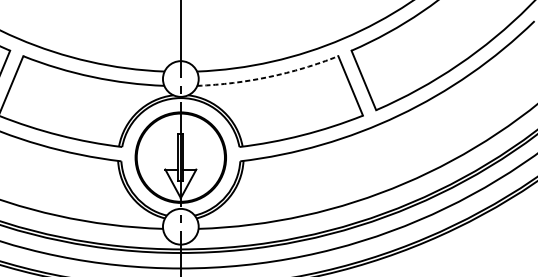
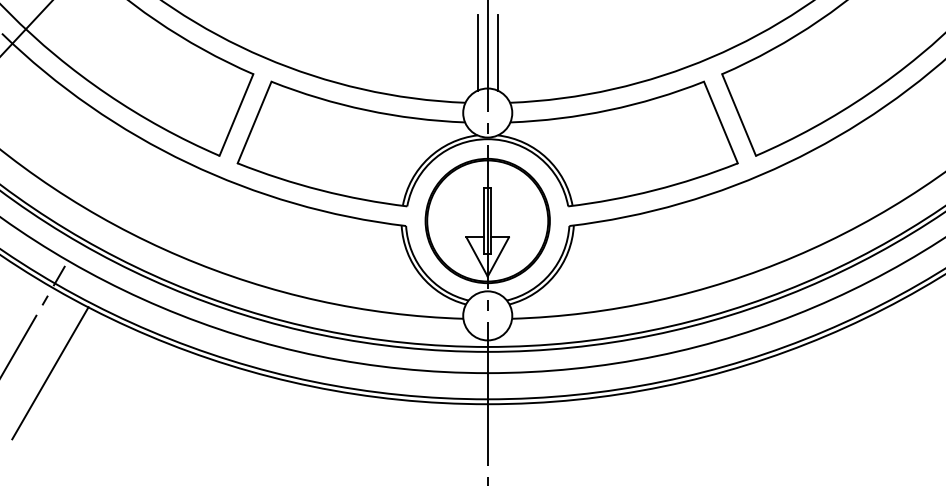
line: (173, 34) -> (477, 52), added
line: (187, 34) -> (497, 52), added
arc: (268, 77) -> (608, 110), dashed -> solid

